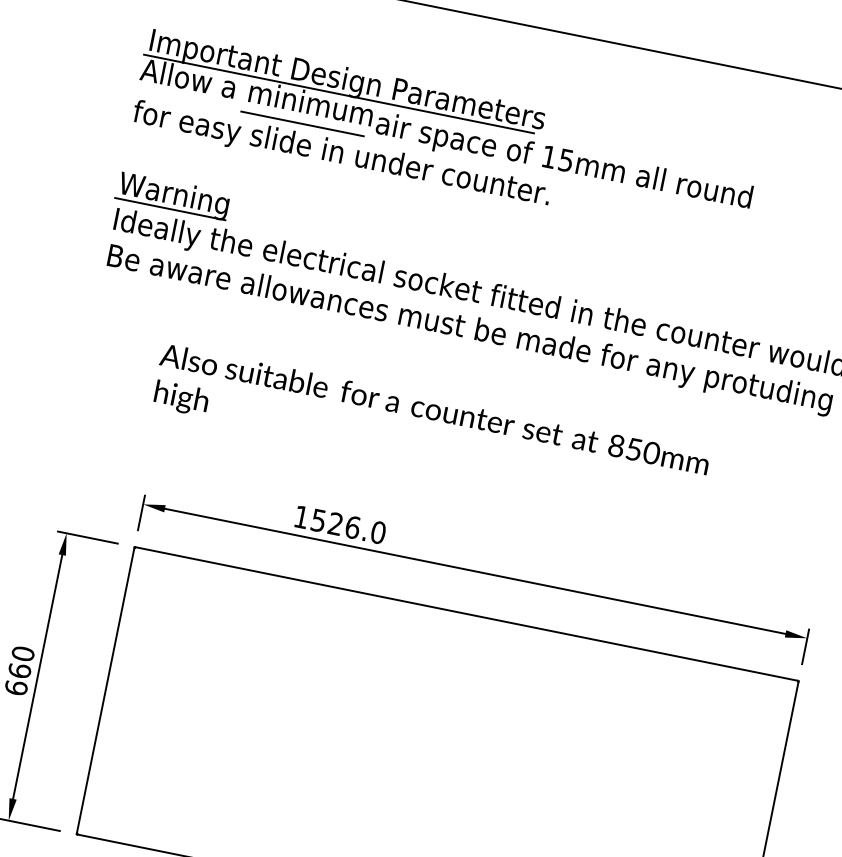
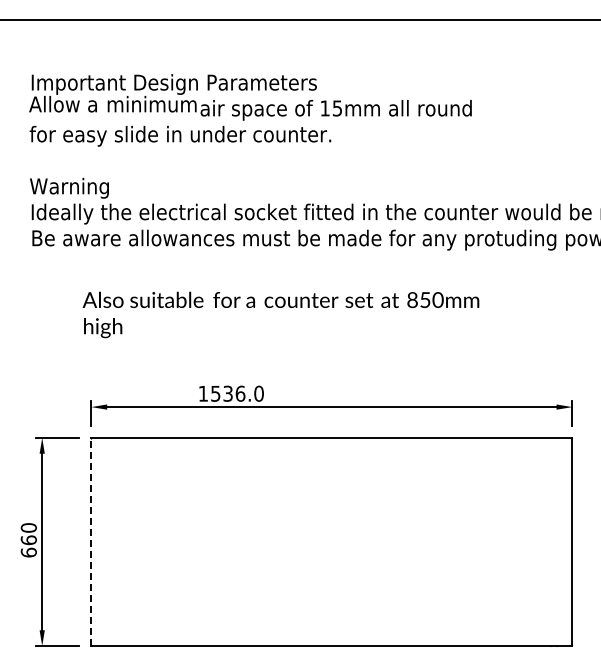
line: (338, 94) -> (169, 94), removed
line: (301, 124) -> (148, 120), removed
line: (169, 208) -> (68, 197), removed
text: (334, 523) -> (227, 393), 1526.0 -> 1536.0
line: (105, 691) -> (91, 542), solid -> dashed

